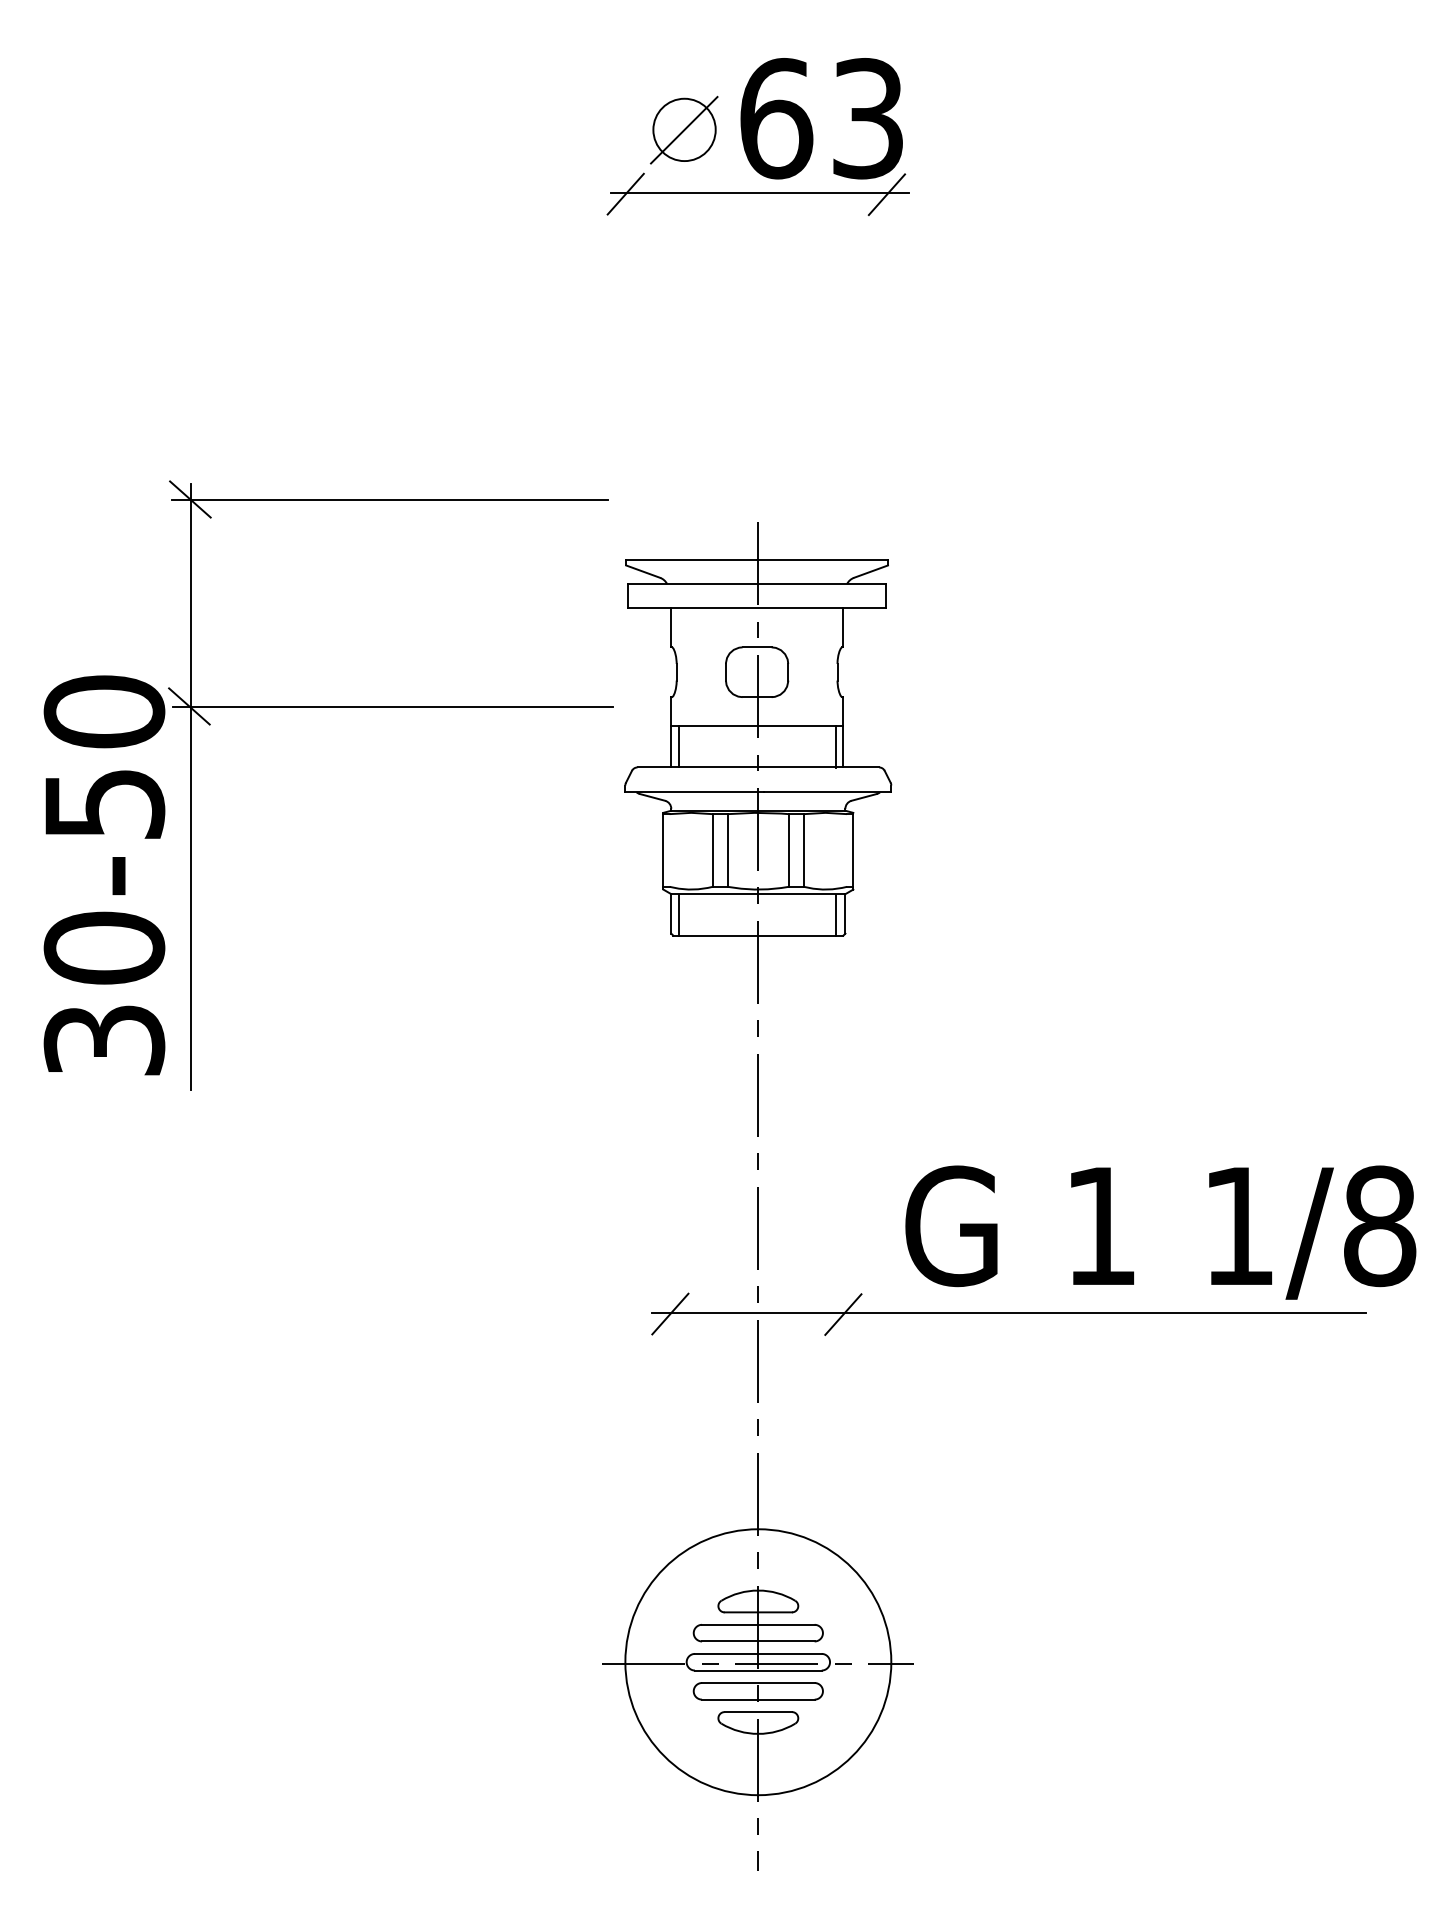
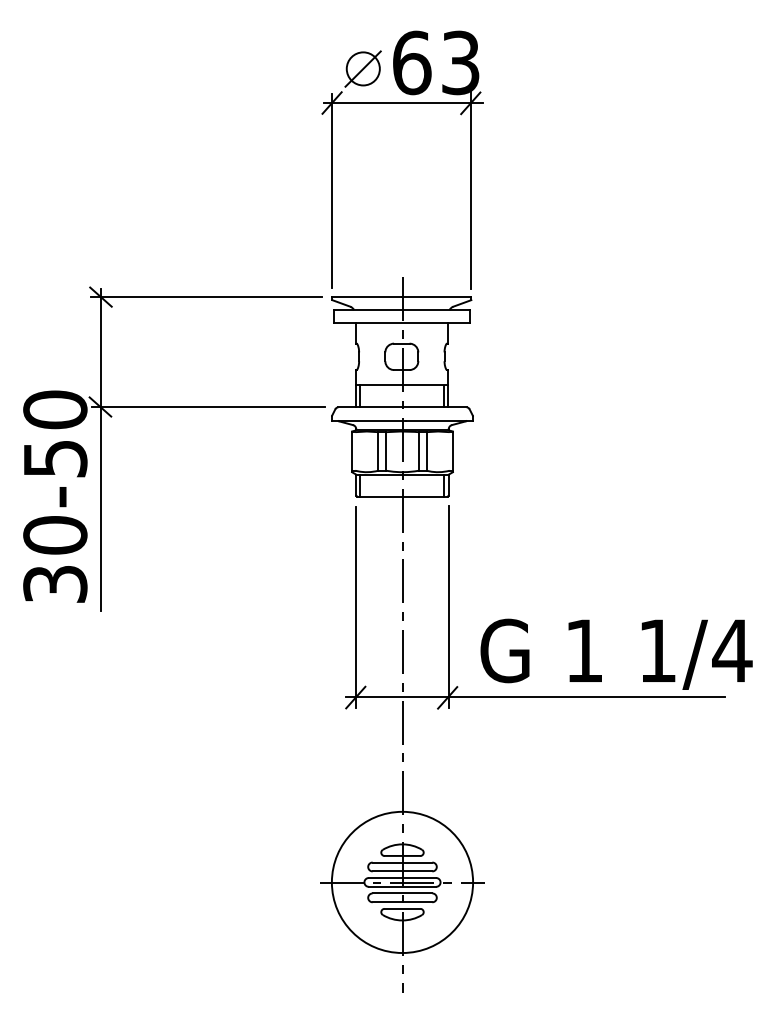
line: (888, 357) -> (471, 189), added
line: (626, 358) -> (332, 190), added
part: (328, 707) -> (174, 407), moved
line: (671, 1142) -> (356, 606), added
line: (844, 1142) -> (448, 606), added
text: (1379, 1225) -> (732, 650), 1/8 -> 1/4

